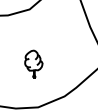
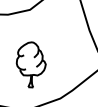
part: (33, 63) -> (31, 64), size x1.67

